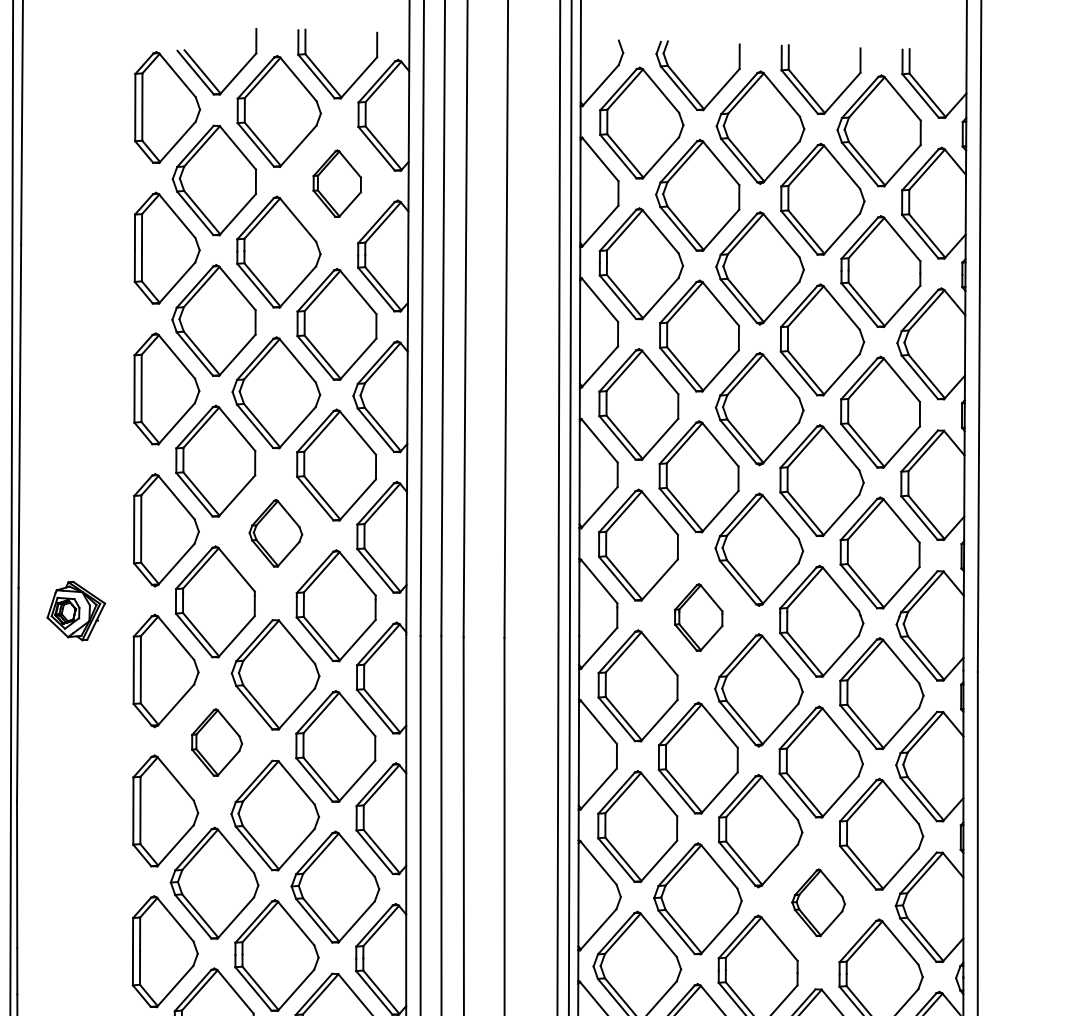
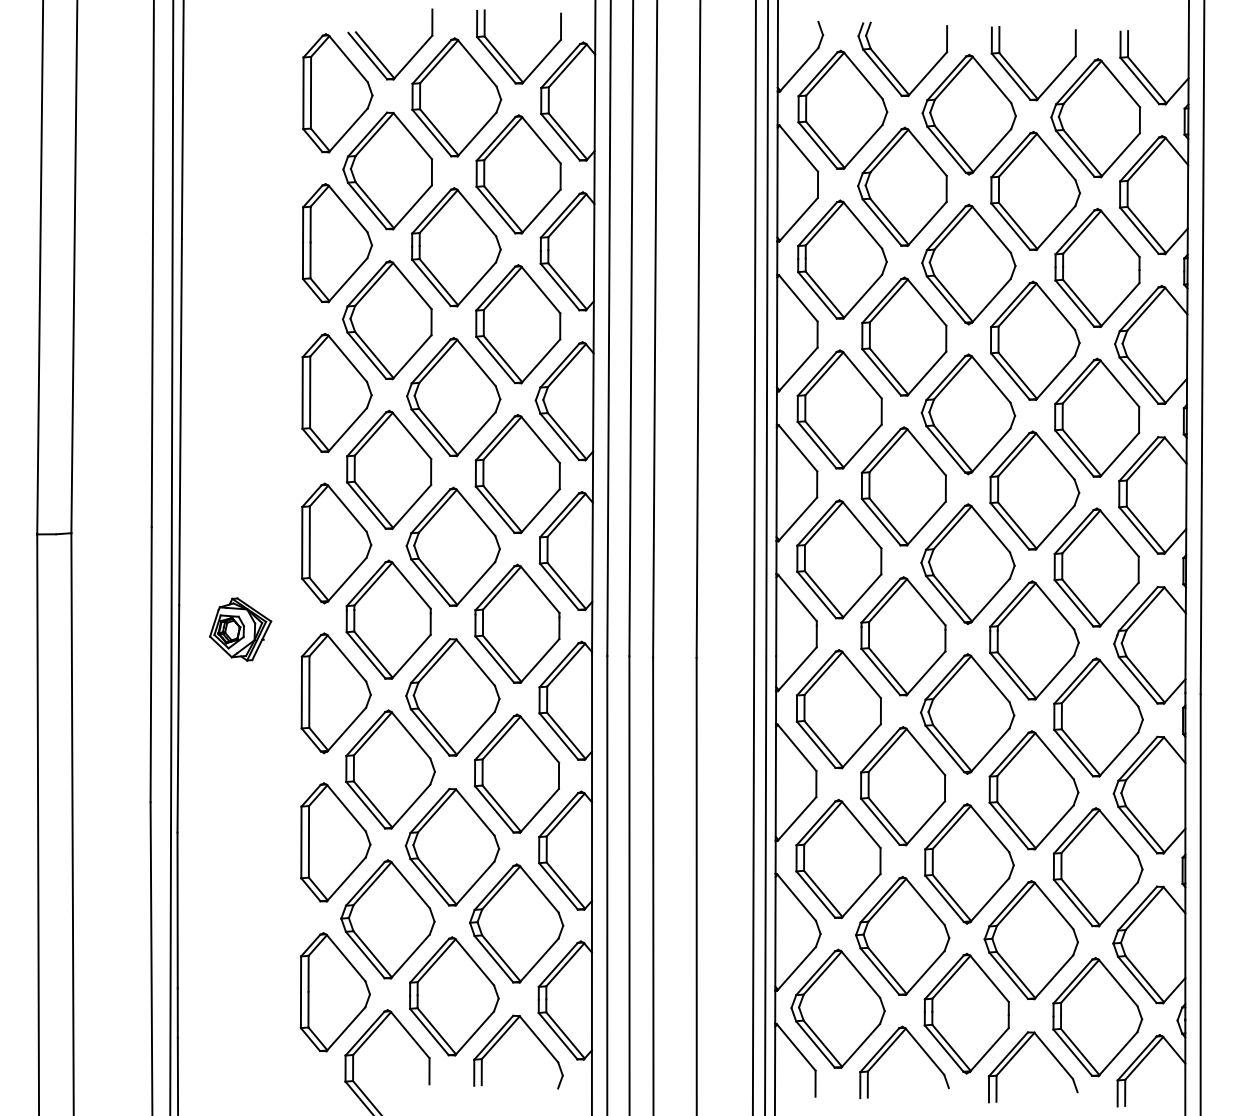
part: (337, 183) -> (518, 174), size x1.67
part: (275, 533) -> (452, 546), size x1.67
part: (698, 617) -> (903, 636), size x1.67
part: (217, 742) -> (390, 769), size x1.67
part: (817, 903) -> (1030, 940), size x1.67

